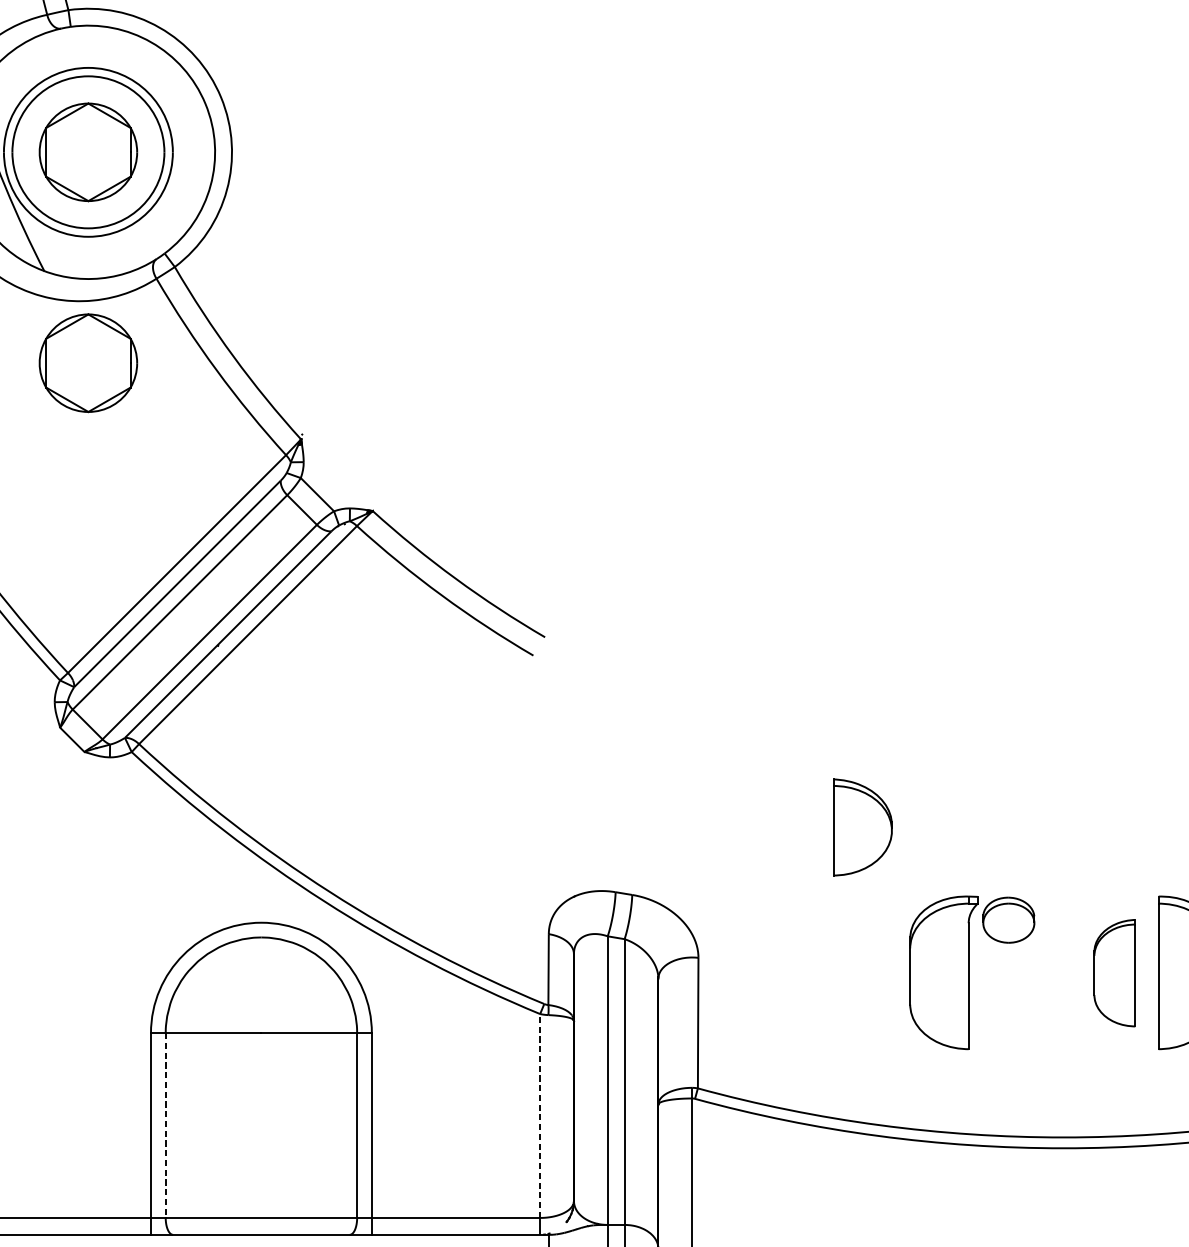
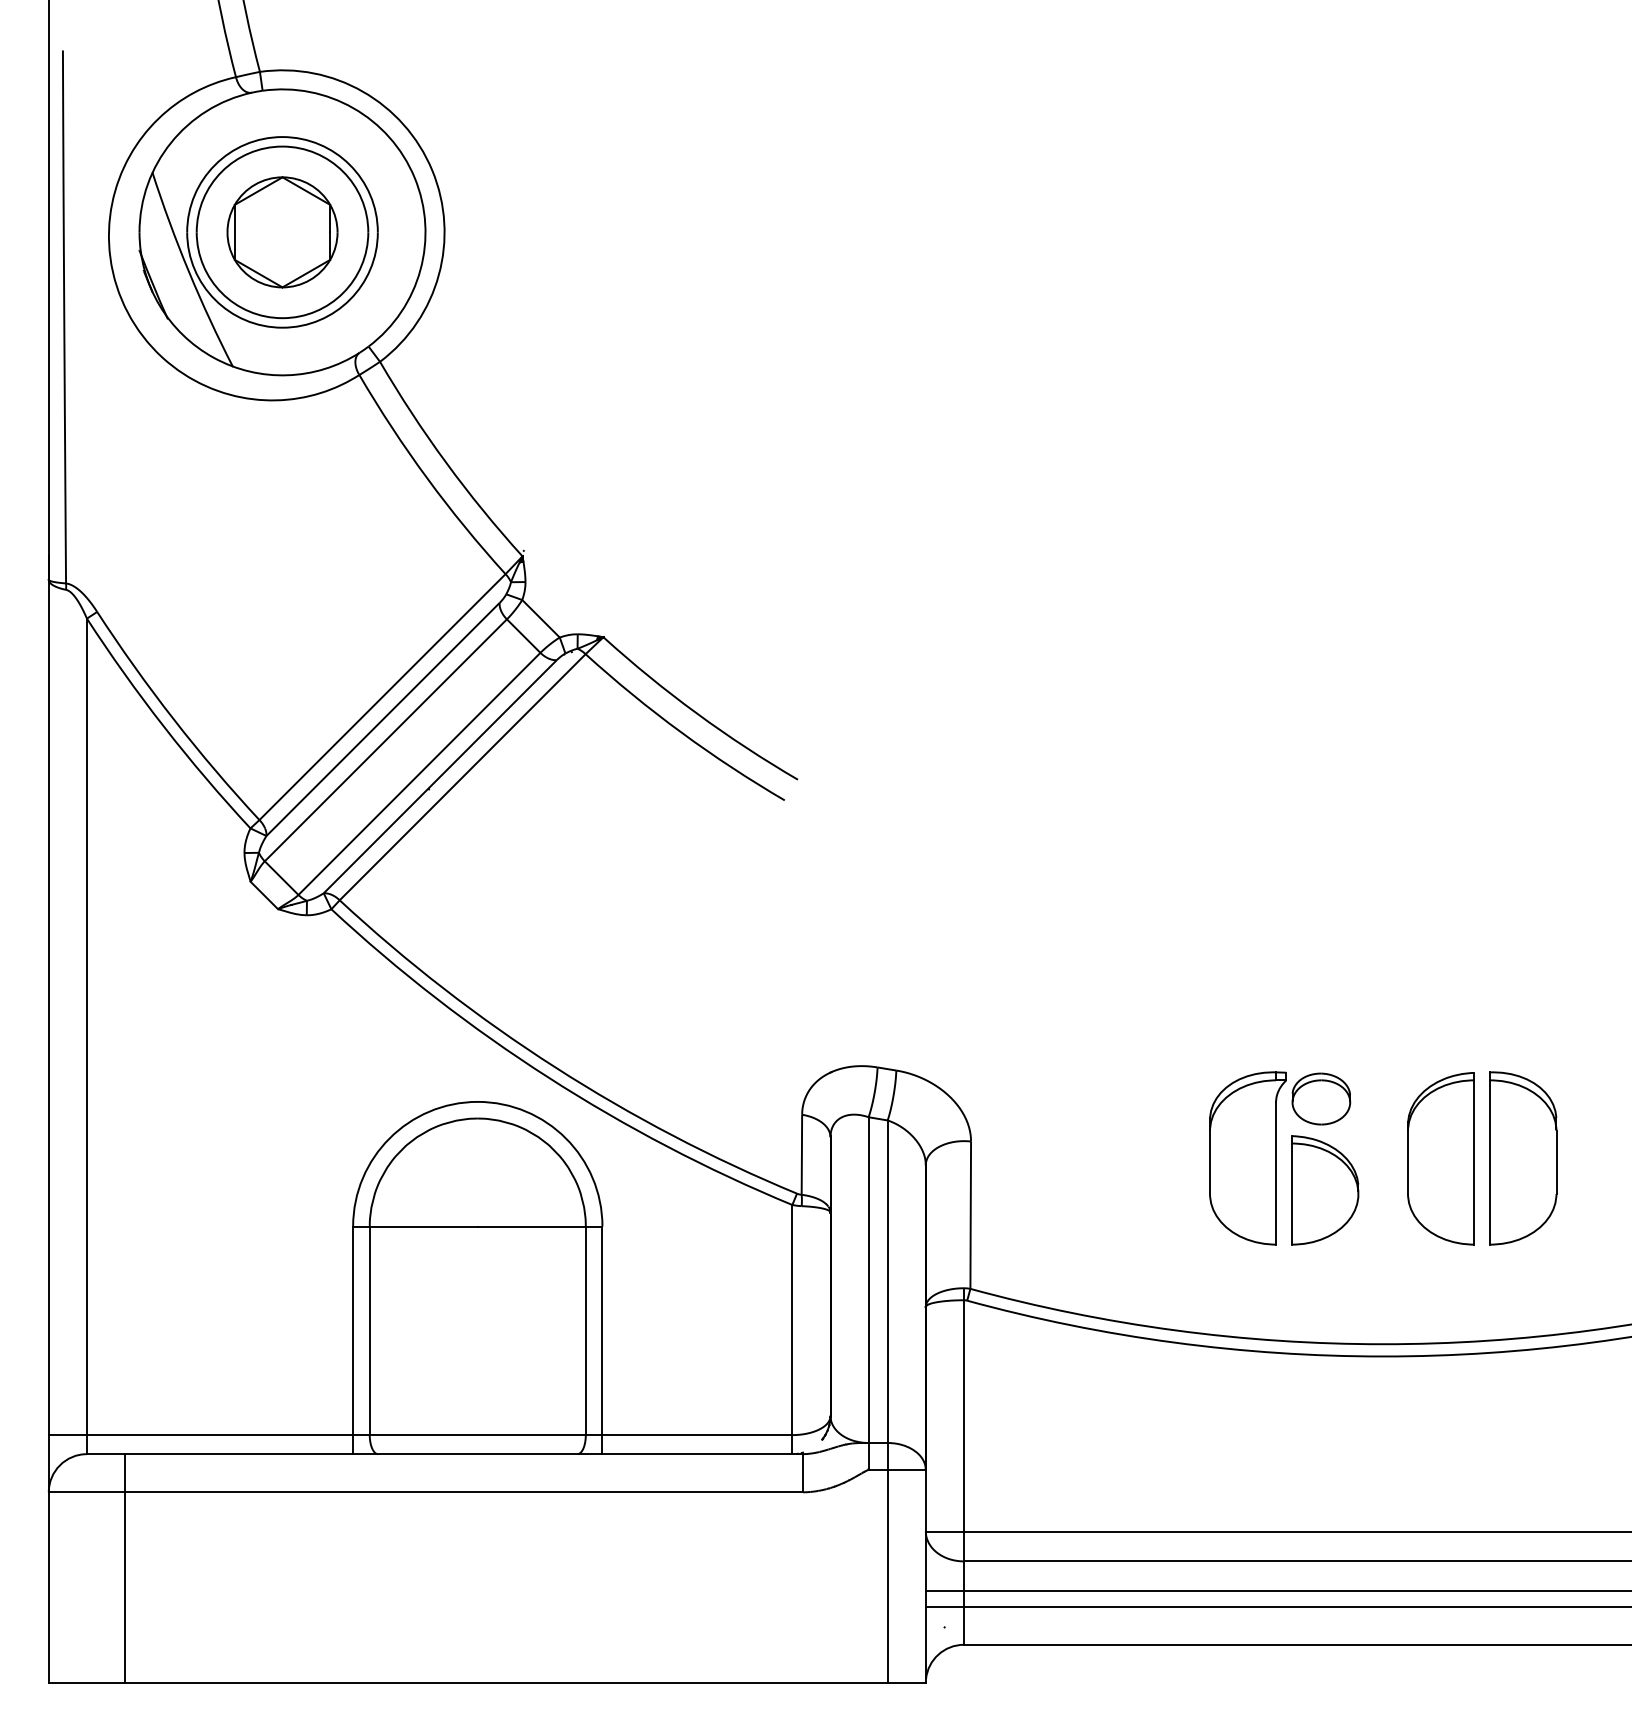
part: (88, 363) -> (282, 470), removed
part: (862, 827) -> (1325, 1190), moved
part: (1114, 972) -> (1440, 1158), size x1.43
line: (540, 1115) -> (792, 1319), dashed -> solid
line: (165, 1126) -> (369, 1331), dashed -> solid

